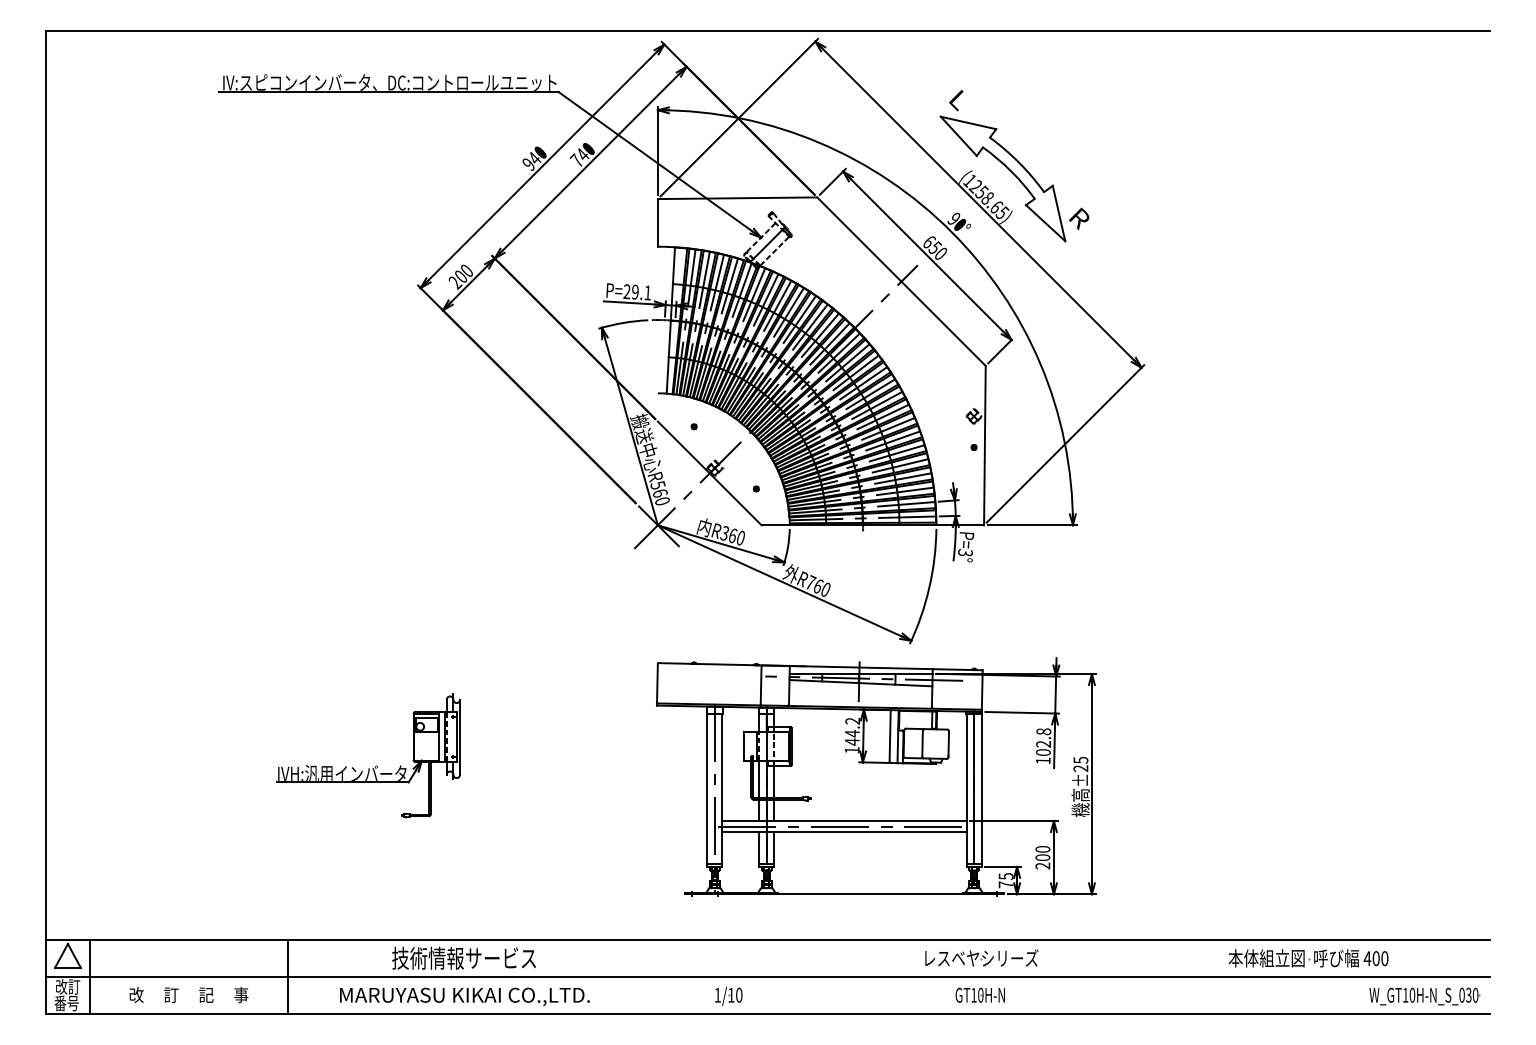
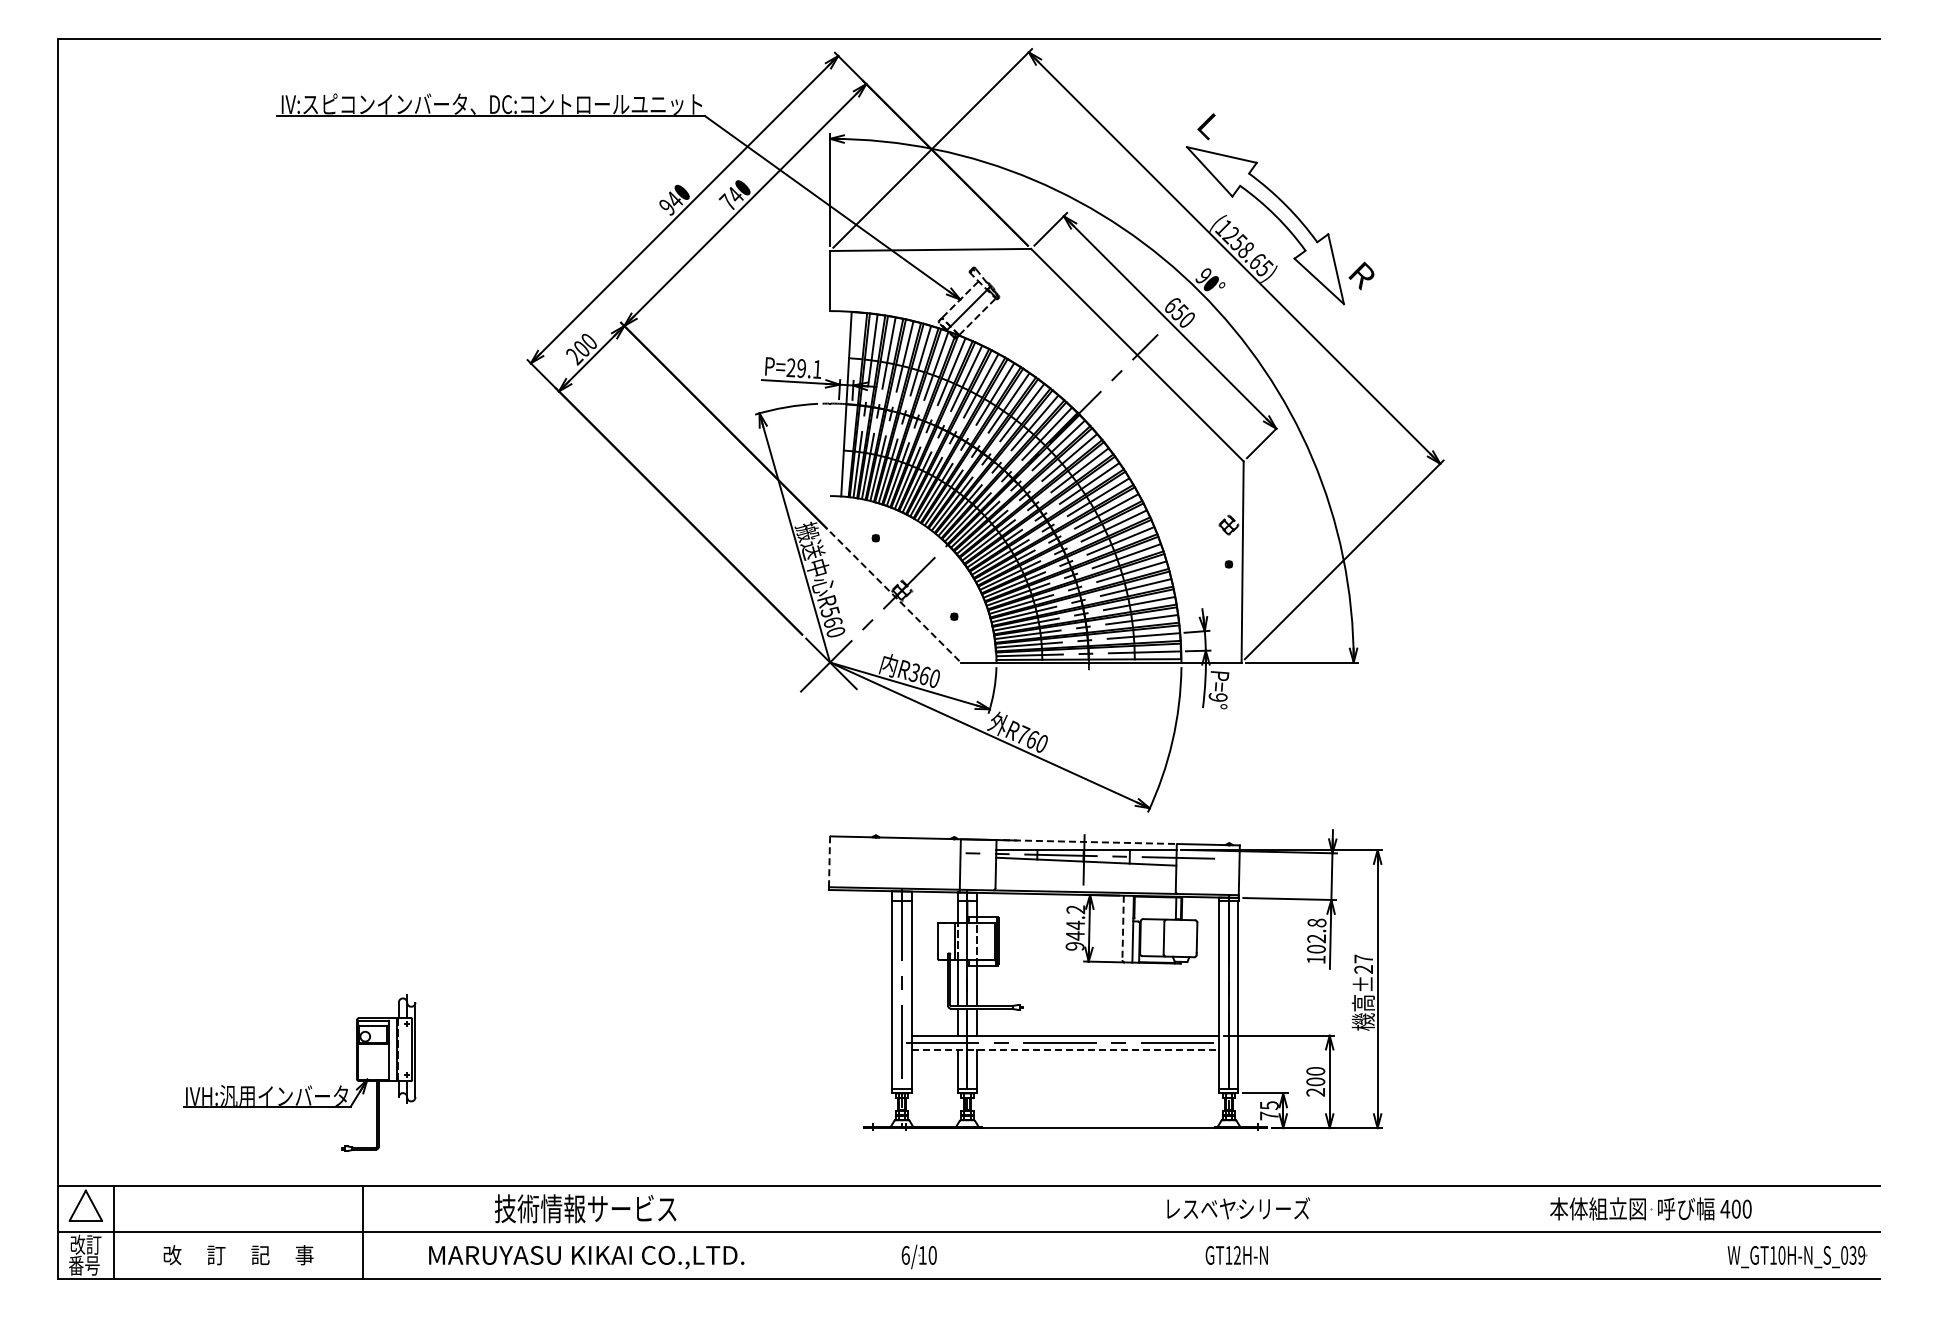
line: (709, 473) -> (895, 597), solid -> dashed
text: (964, 552) -> (1217, 696), P=3° -> P=9°
line: (859, 667) -> (1084, 841), solid -> dashed
line: (657, 683) -> (829, 861), solid -> dashed
line: (890, 736) -> (1123, 928), solid -> dashed
text: (851, 750) -> (1074, 946), 144.2 -> 944.2
text: (1080, 759) -> (1363, 958), ±25 -> ±27
part: (375, 766) -> (308, 1086), moved
line: (844, 832) -> (1065, 1049), solid -> dashed
text: (717, 995) -> (905, 1255), 1/10 -> 6/10
text: (980, 995) -> (1237, 1255), GT10H-N -> GT12H-N
text: (1475, 995) -> (1861, 1255), W_GT10H-N_S_030 -> W_GT10H-N_S_039

